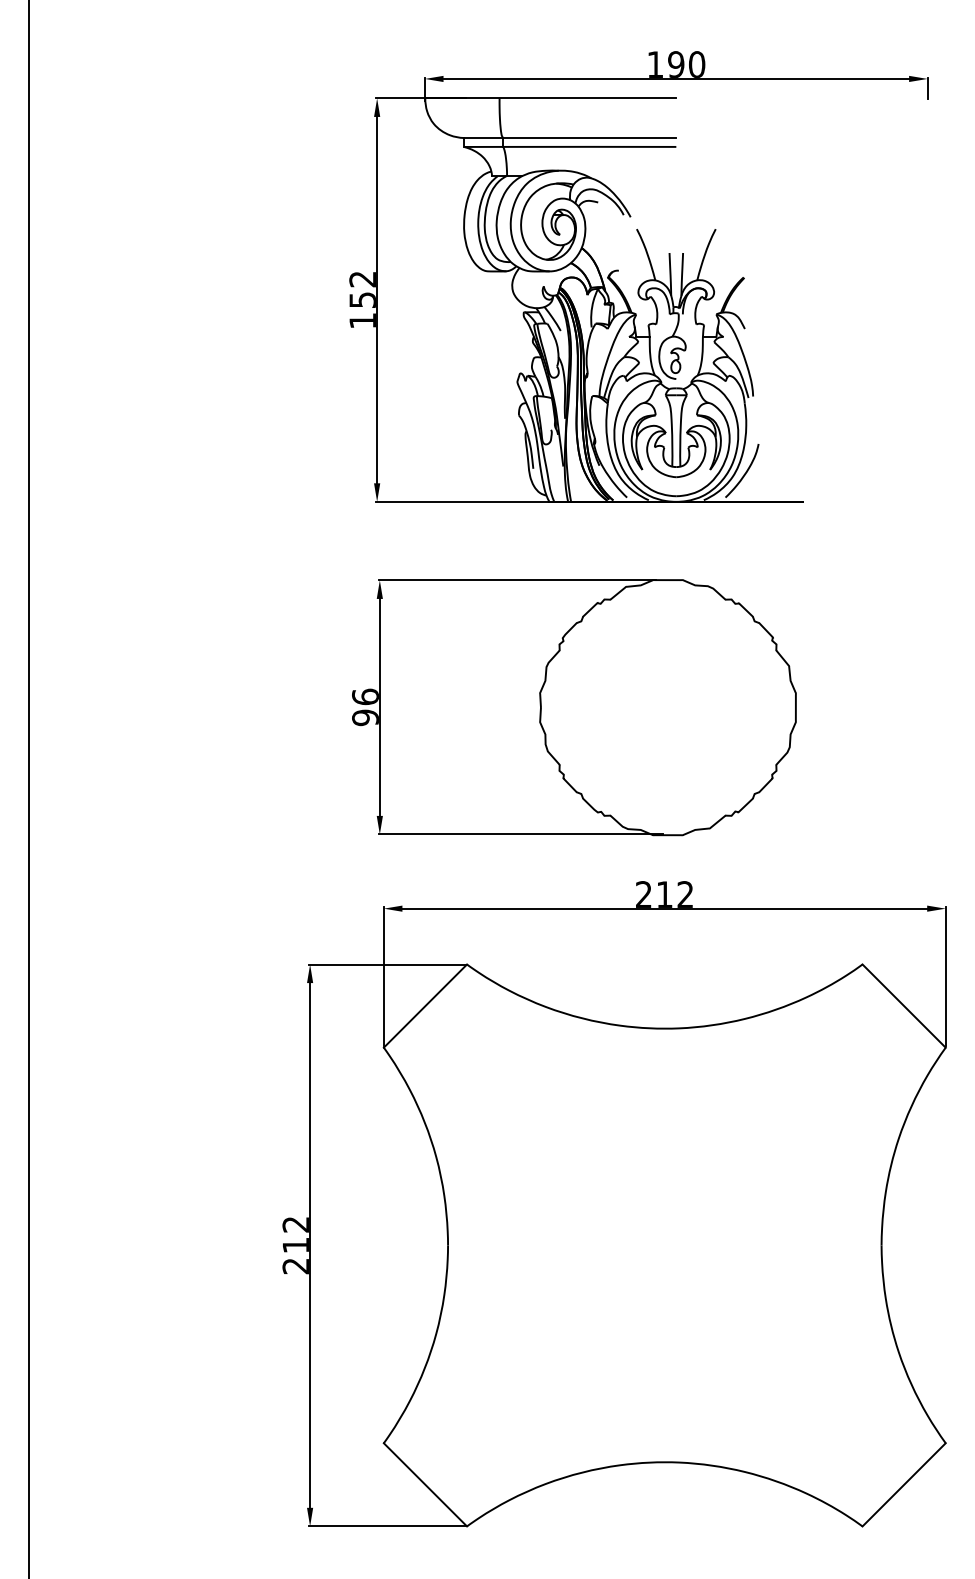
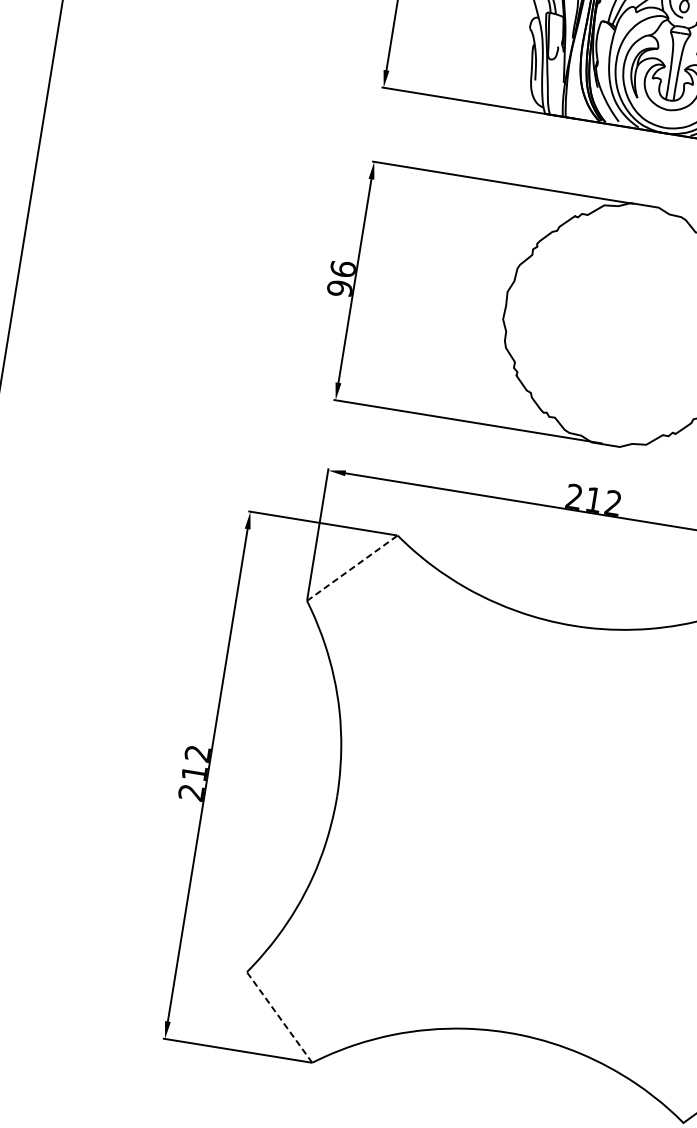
line: (425, 1006) -> (352, 568), solid -> dashed
line: (425, 1484) -> (279, 1017), solid -> dashed

